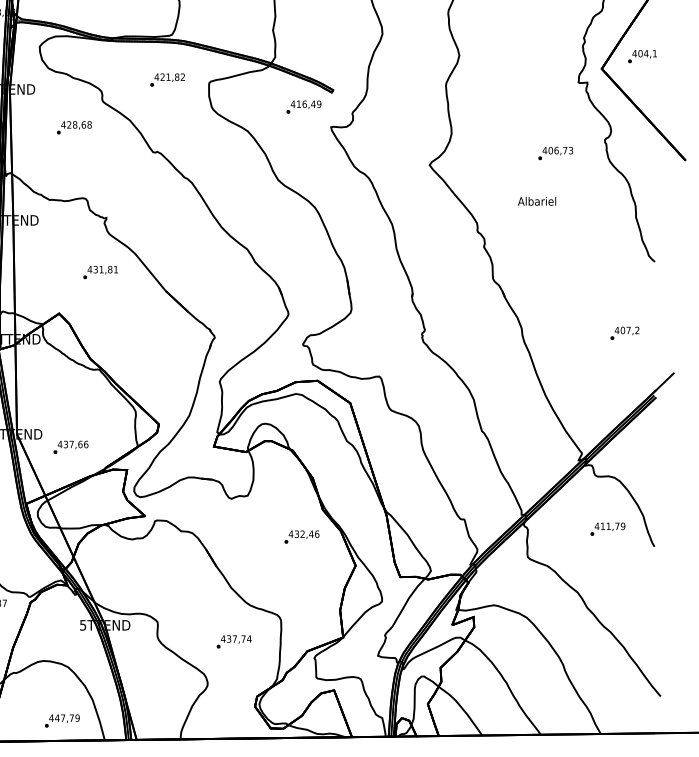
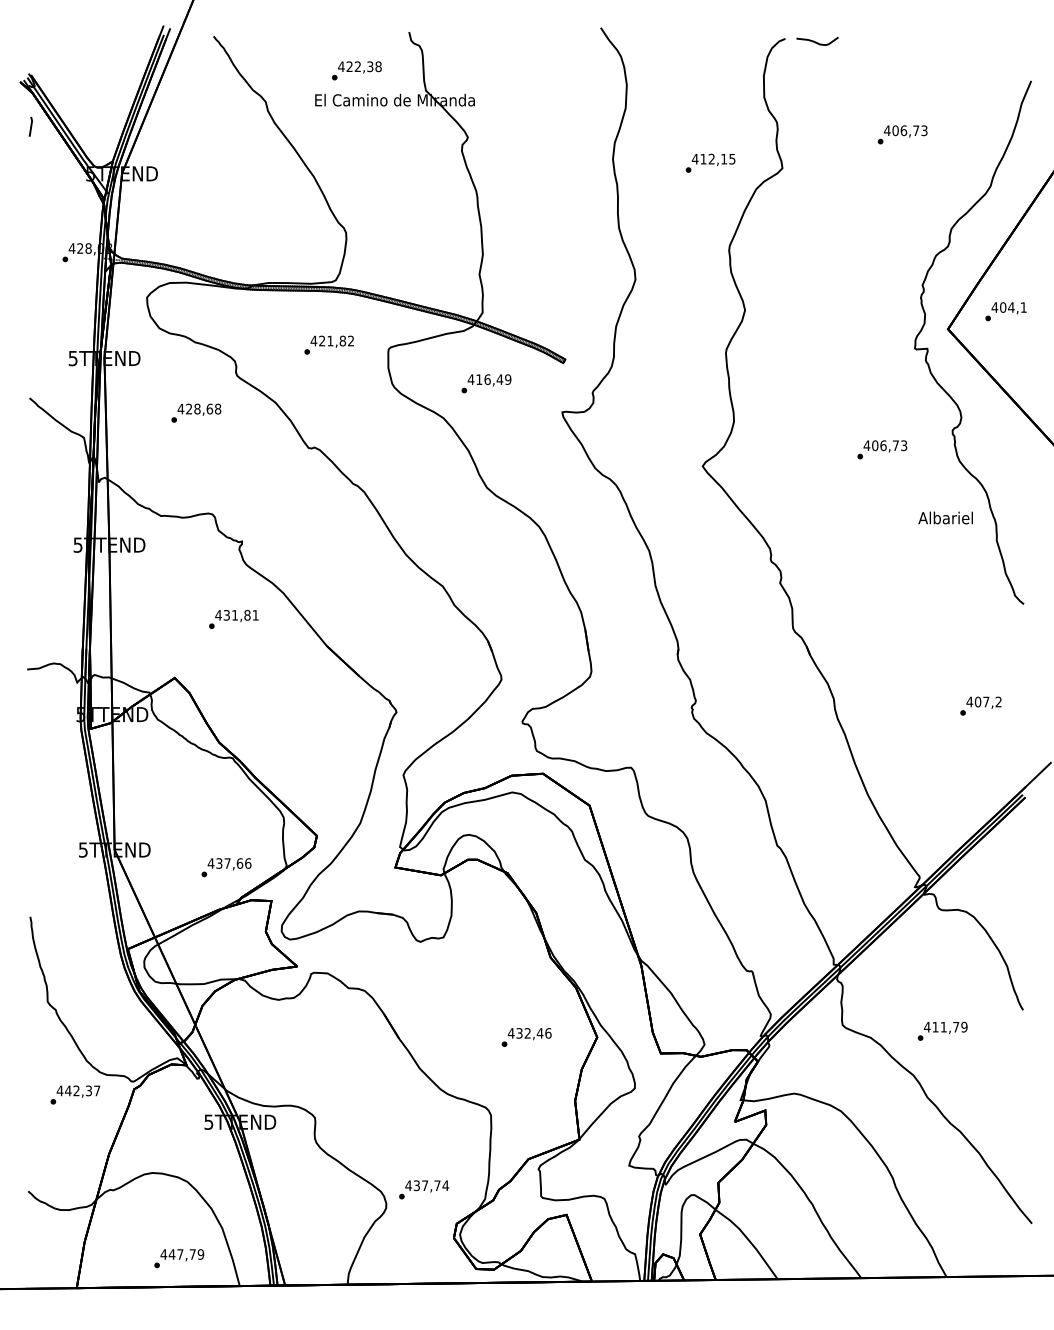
text: (303, 106) -> (486, 383), moved
text: (536, 201) -> (945, 517), moved
text: (70, 447) -> (226, 867), moved
text: (607, 528) -> (942, 1030), moved
text: (301, 537) -> (526, 1037), moved
text: (234, 641) -> (424, 1189), moved

